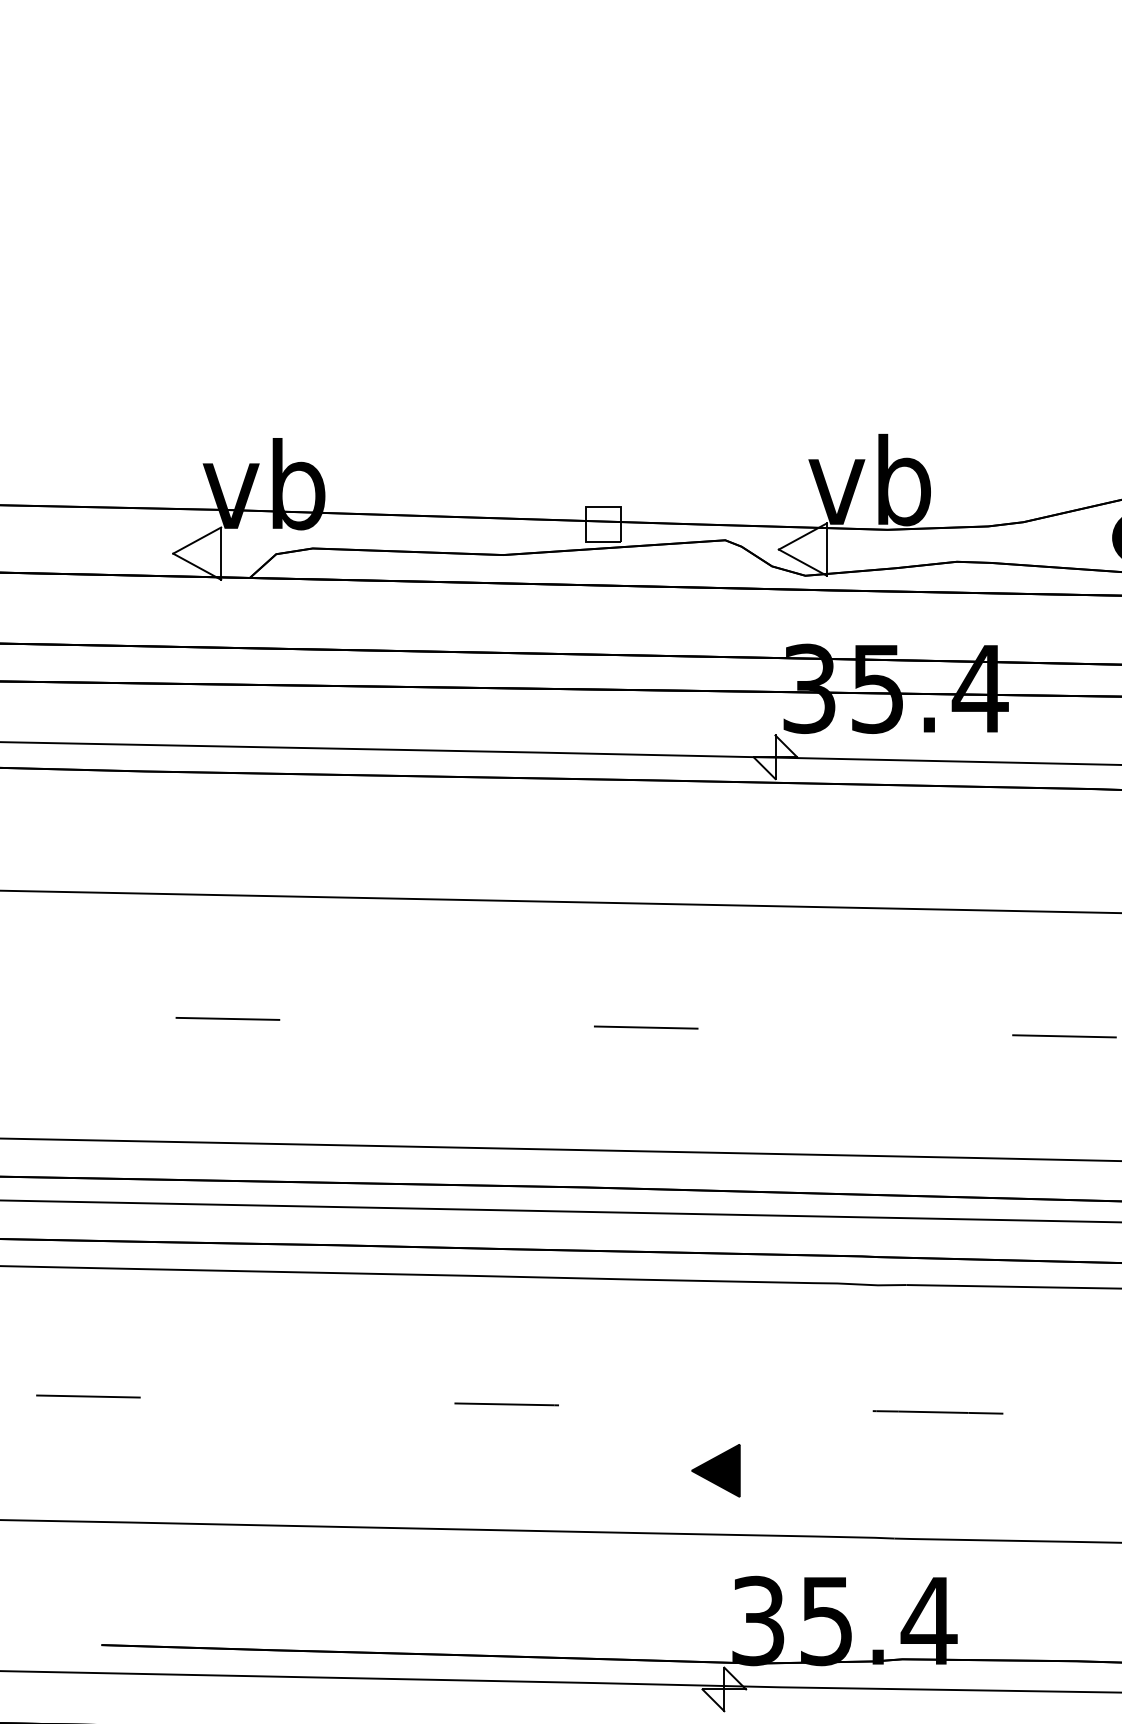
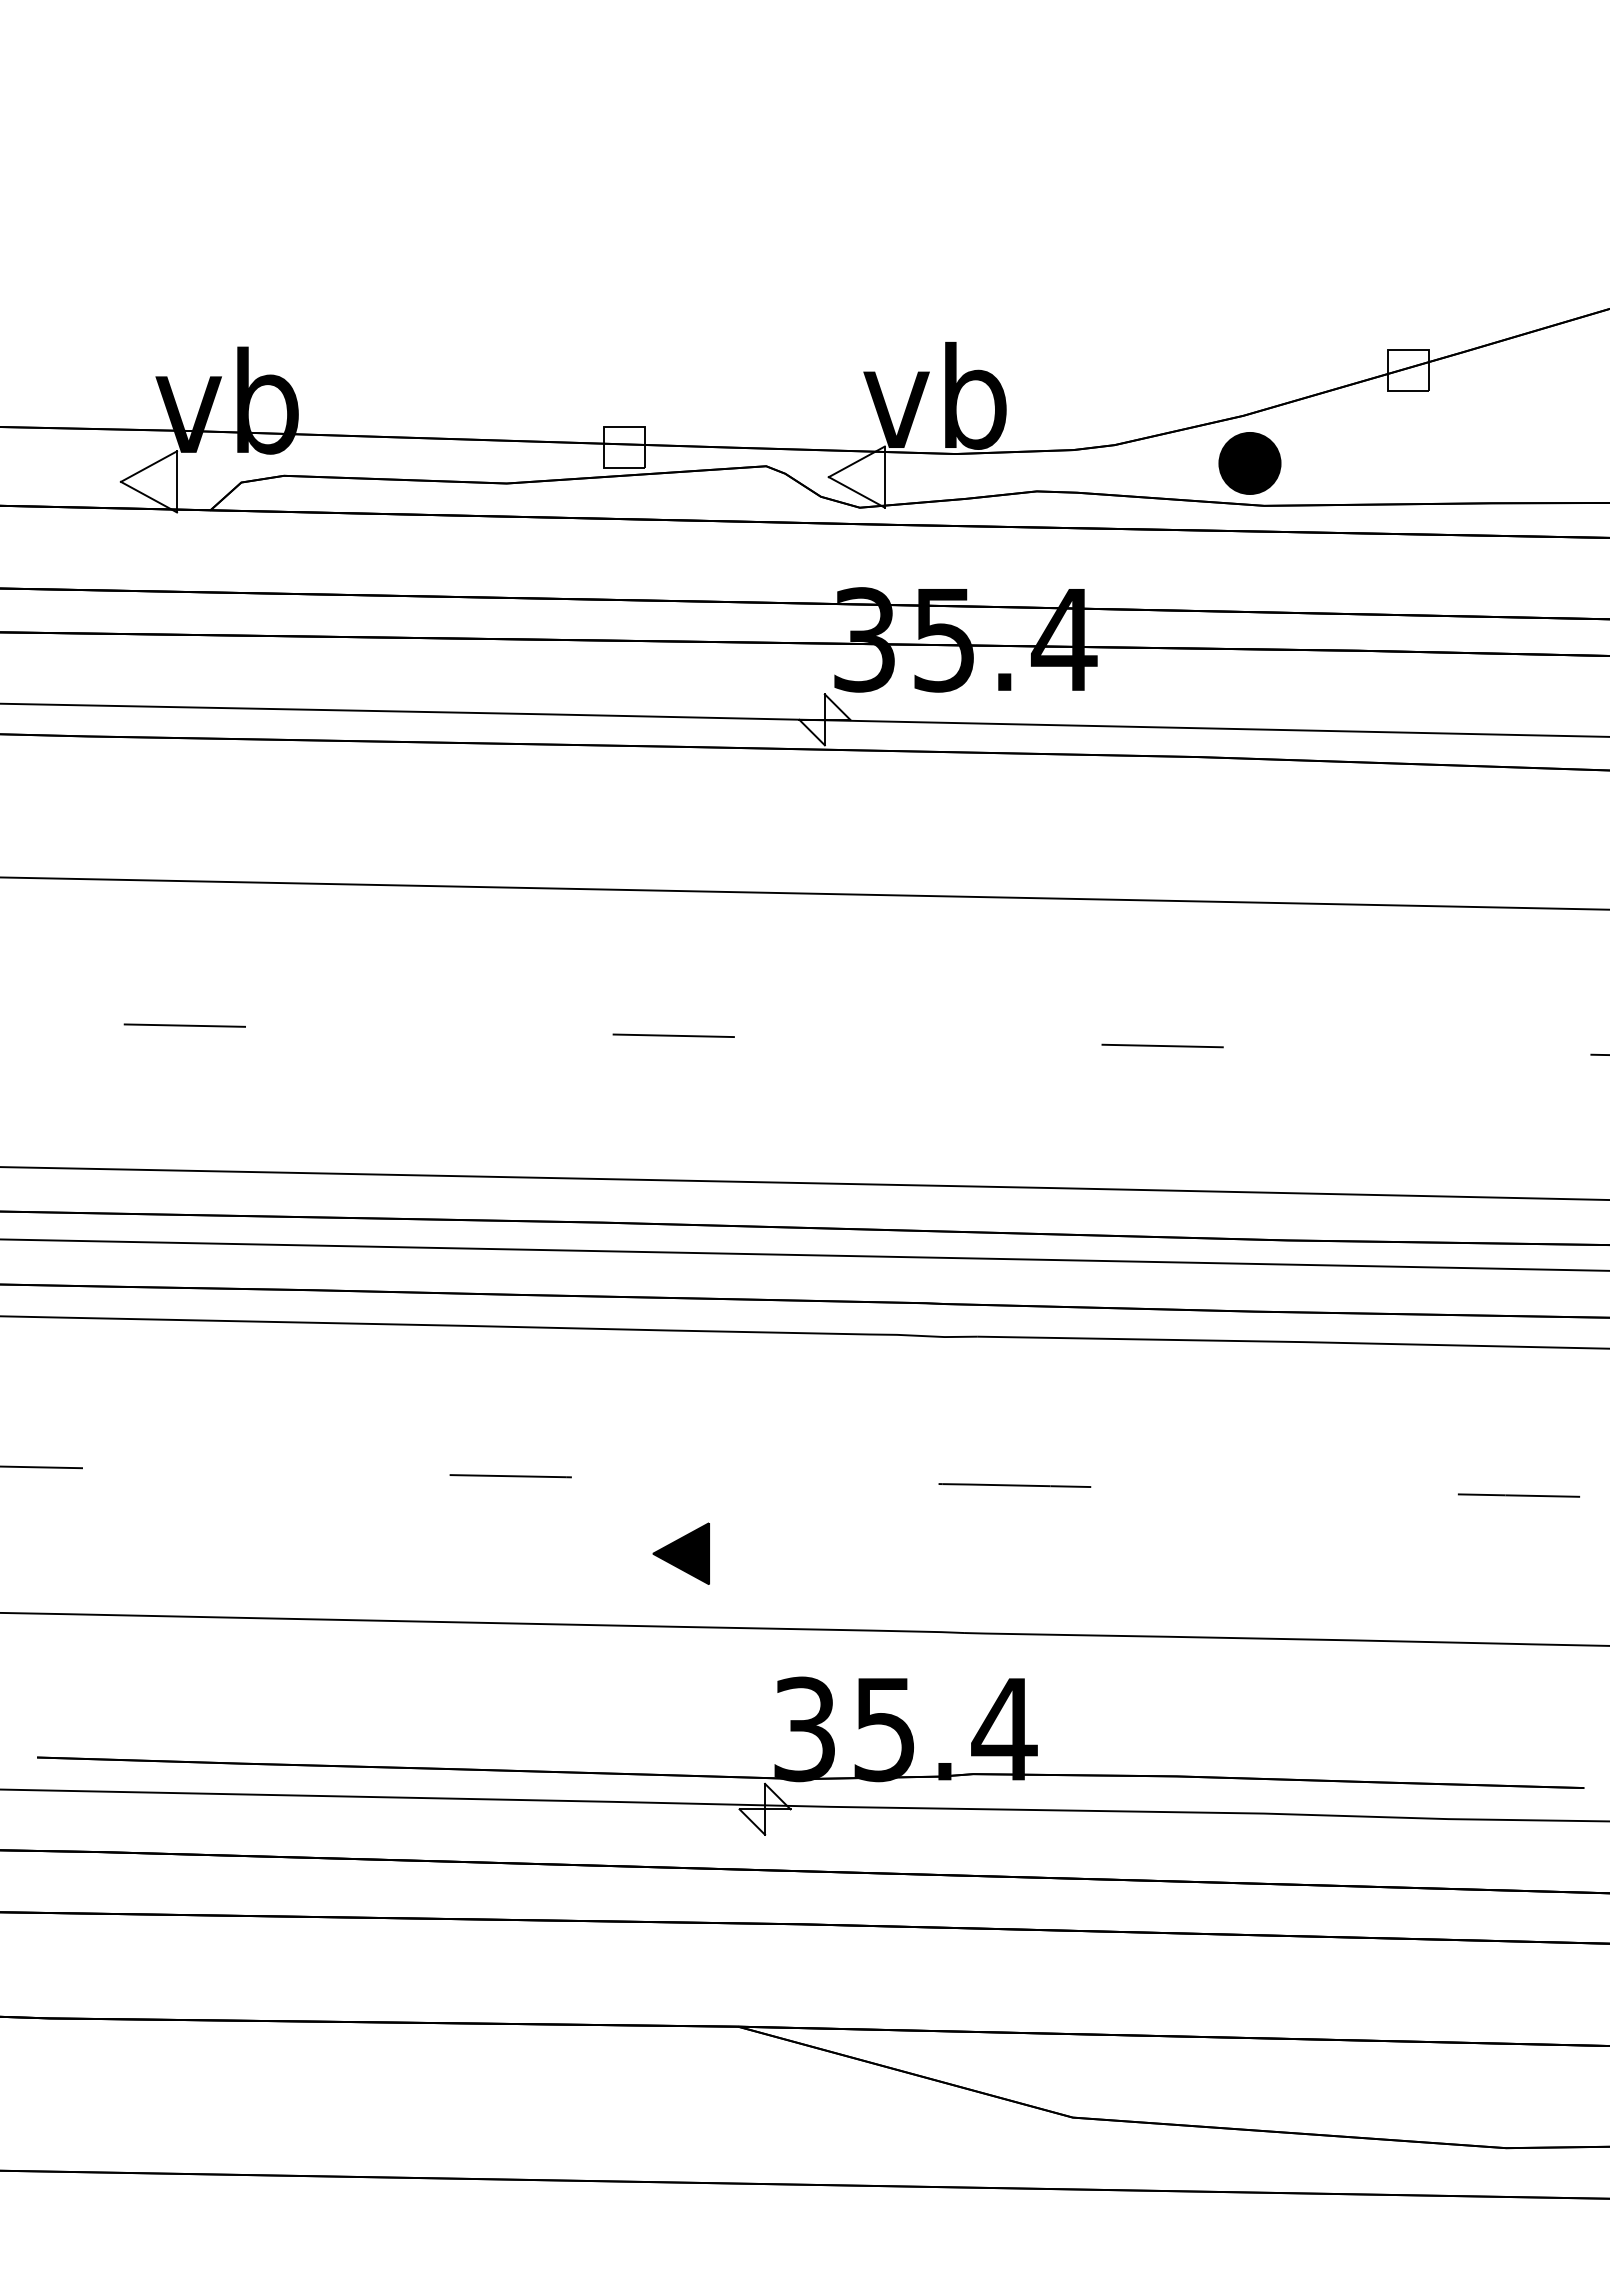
part: (715, 1470) -> (680, 1553), moved

